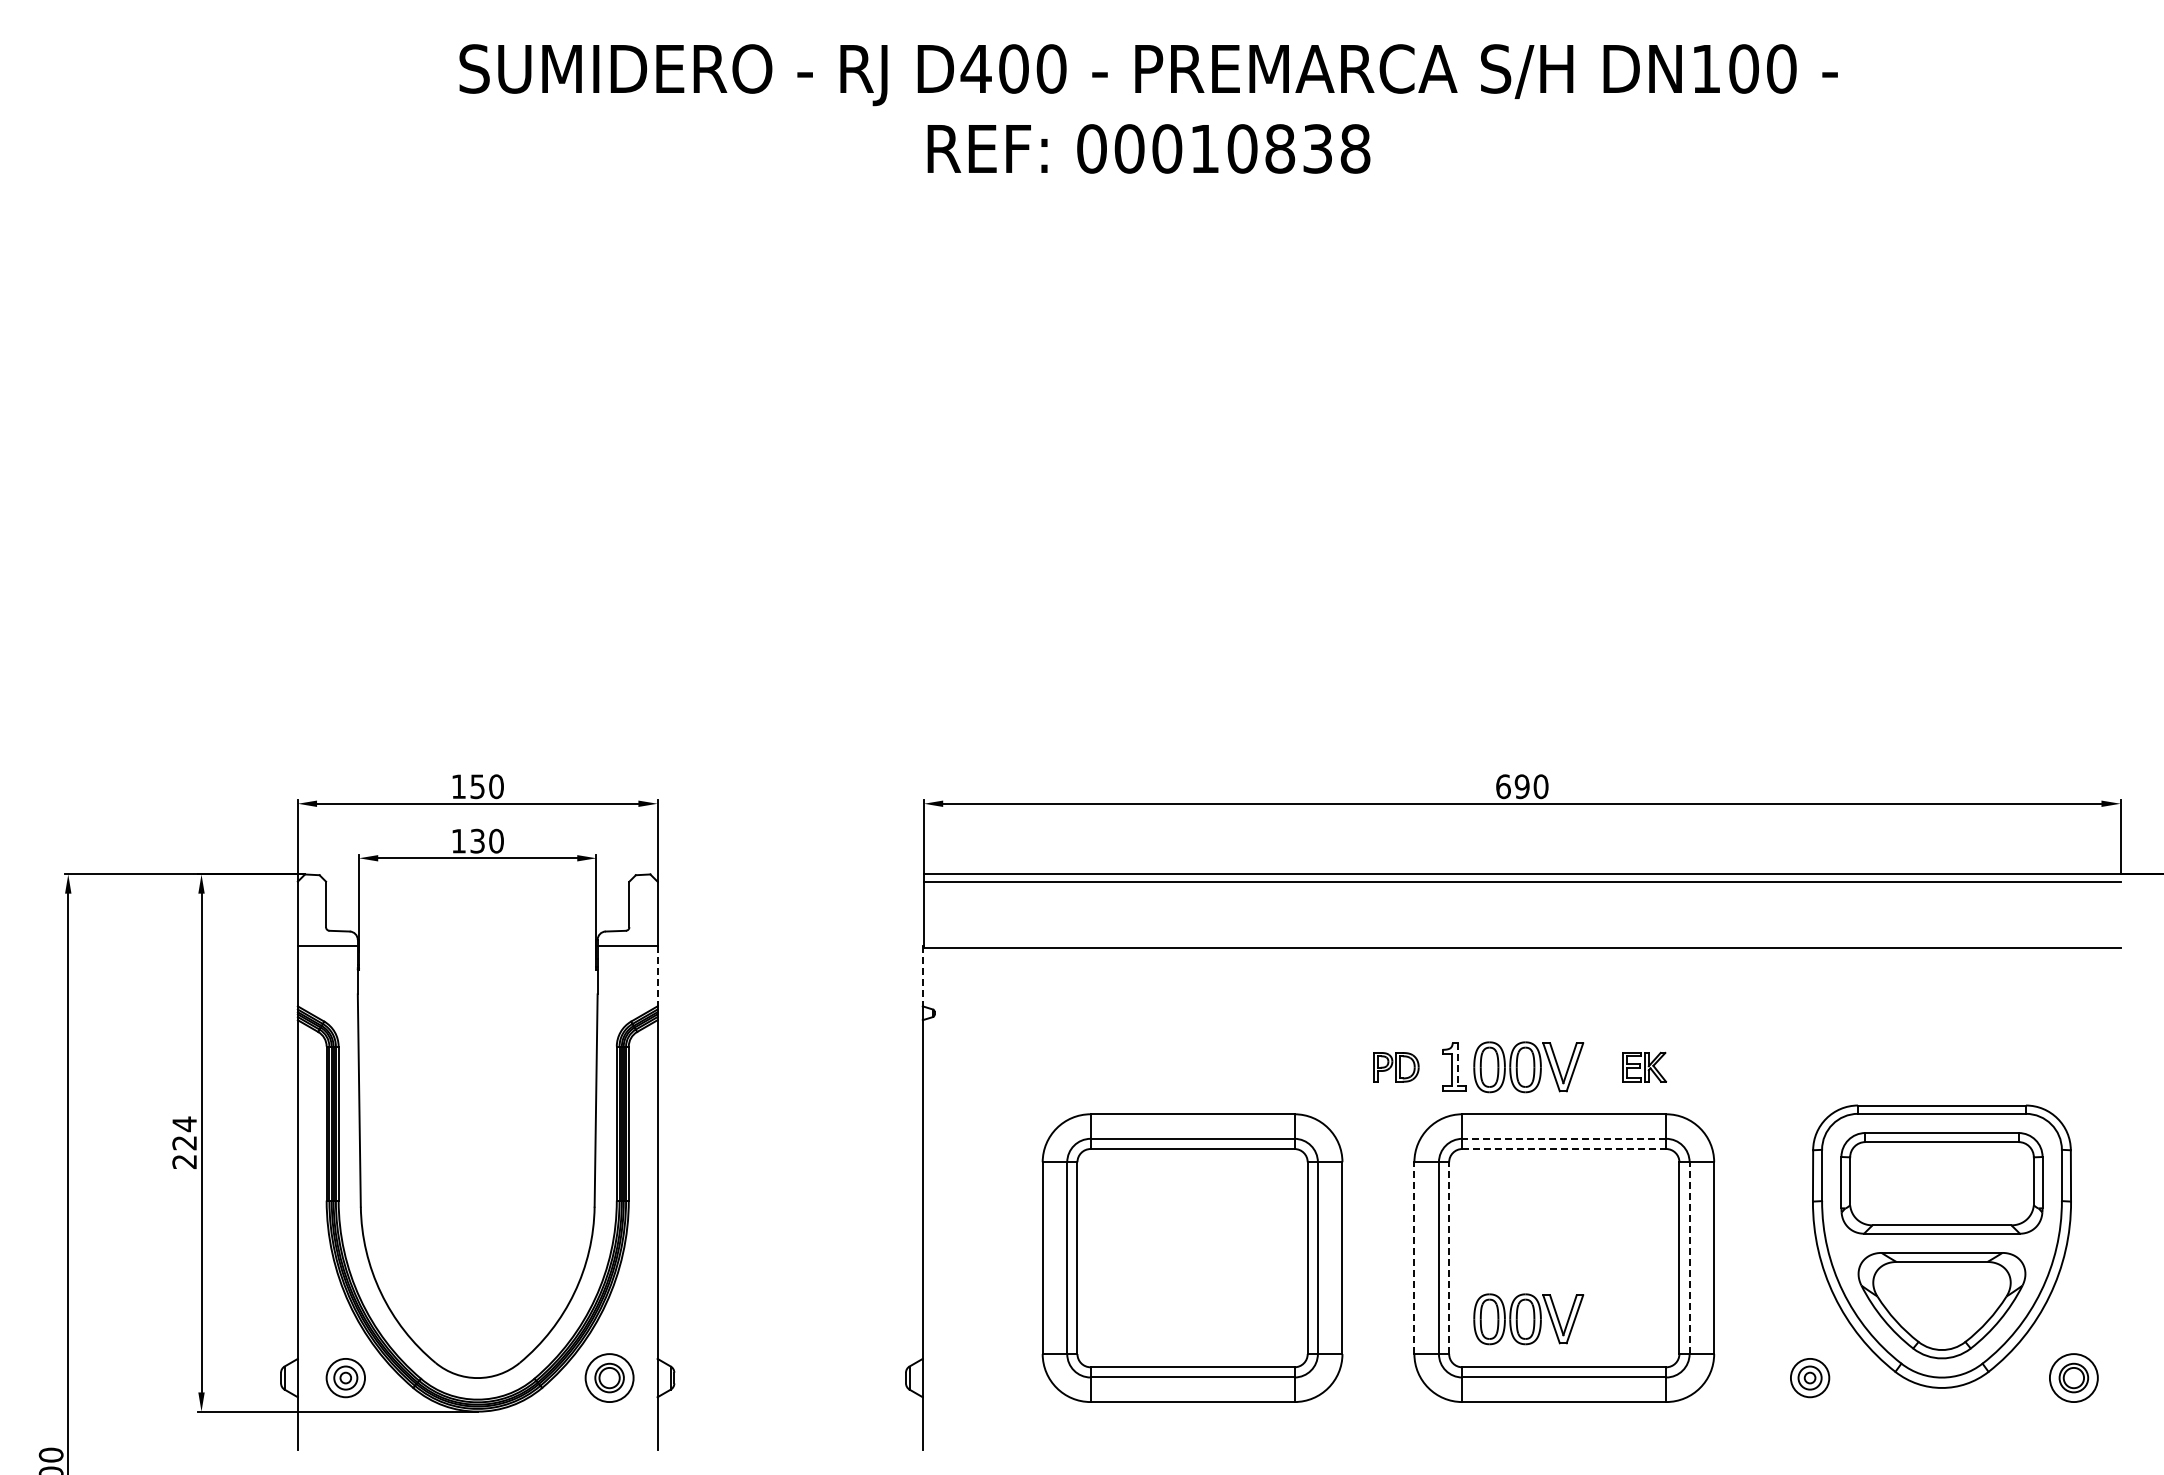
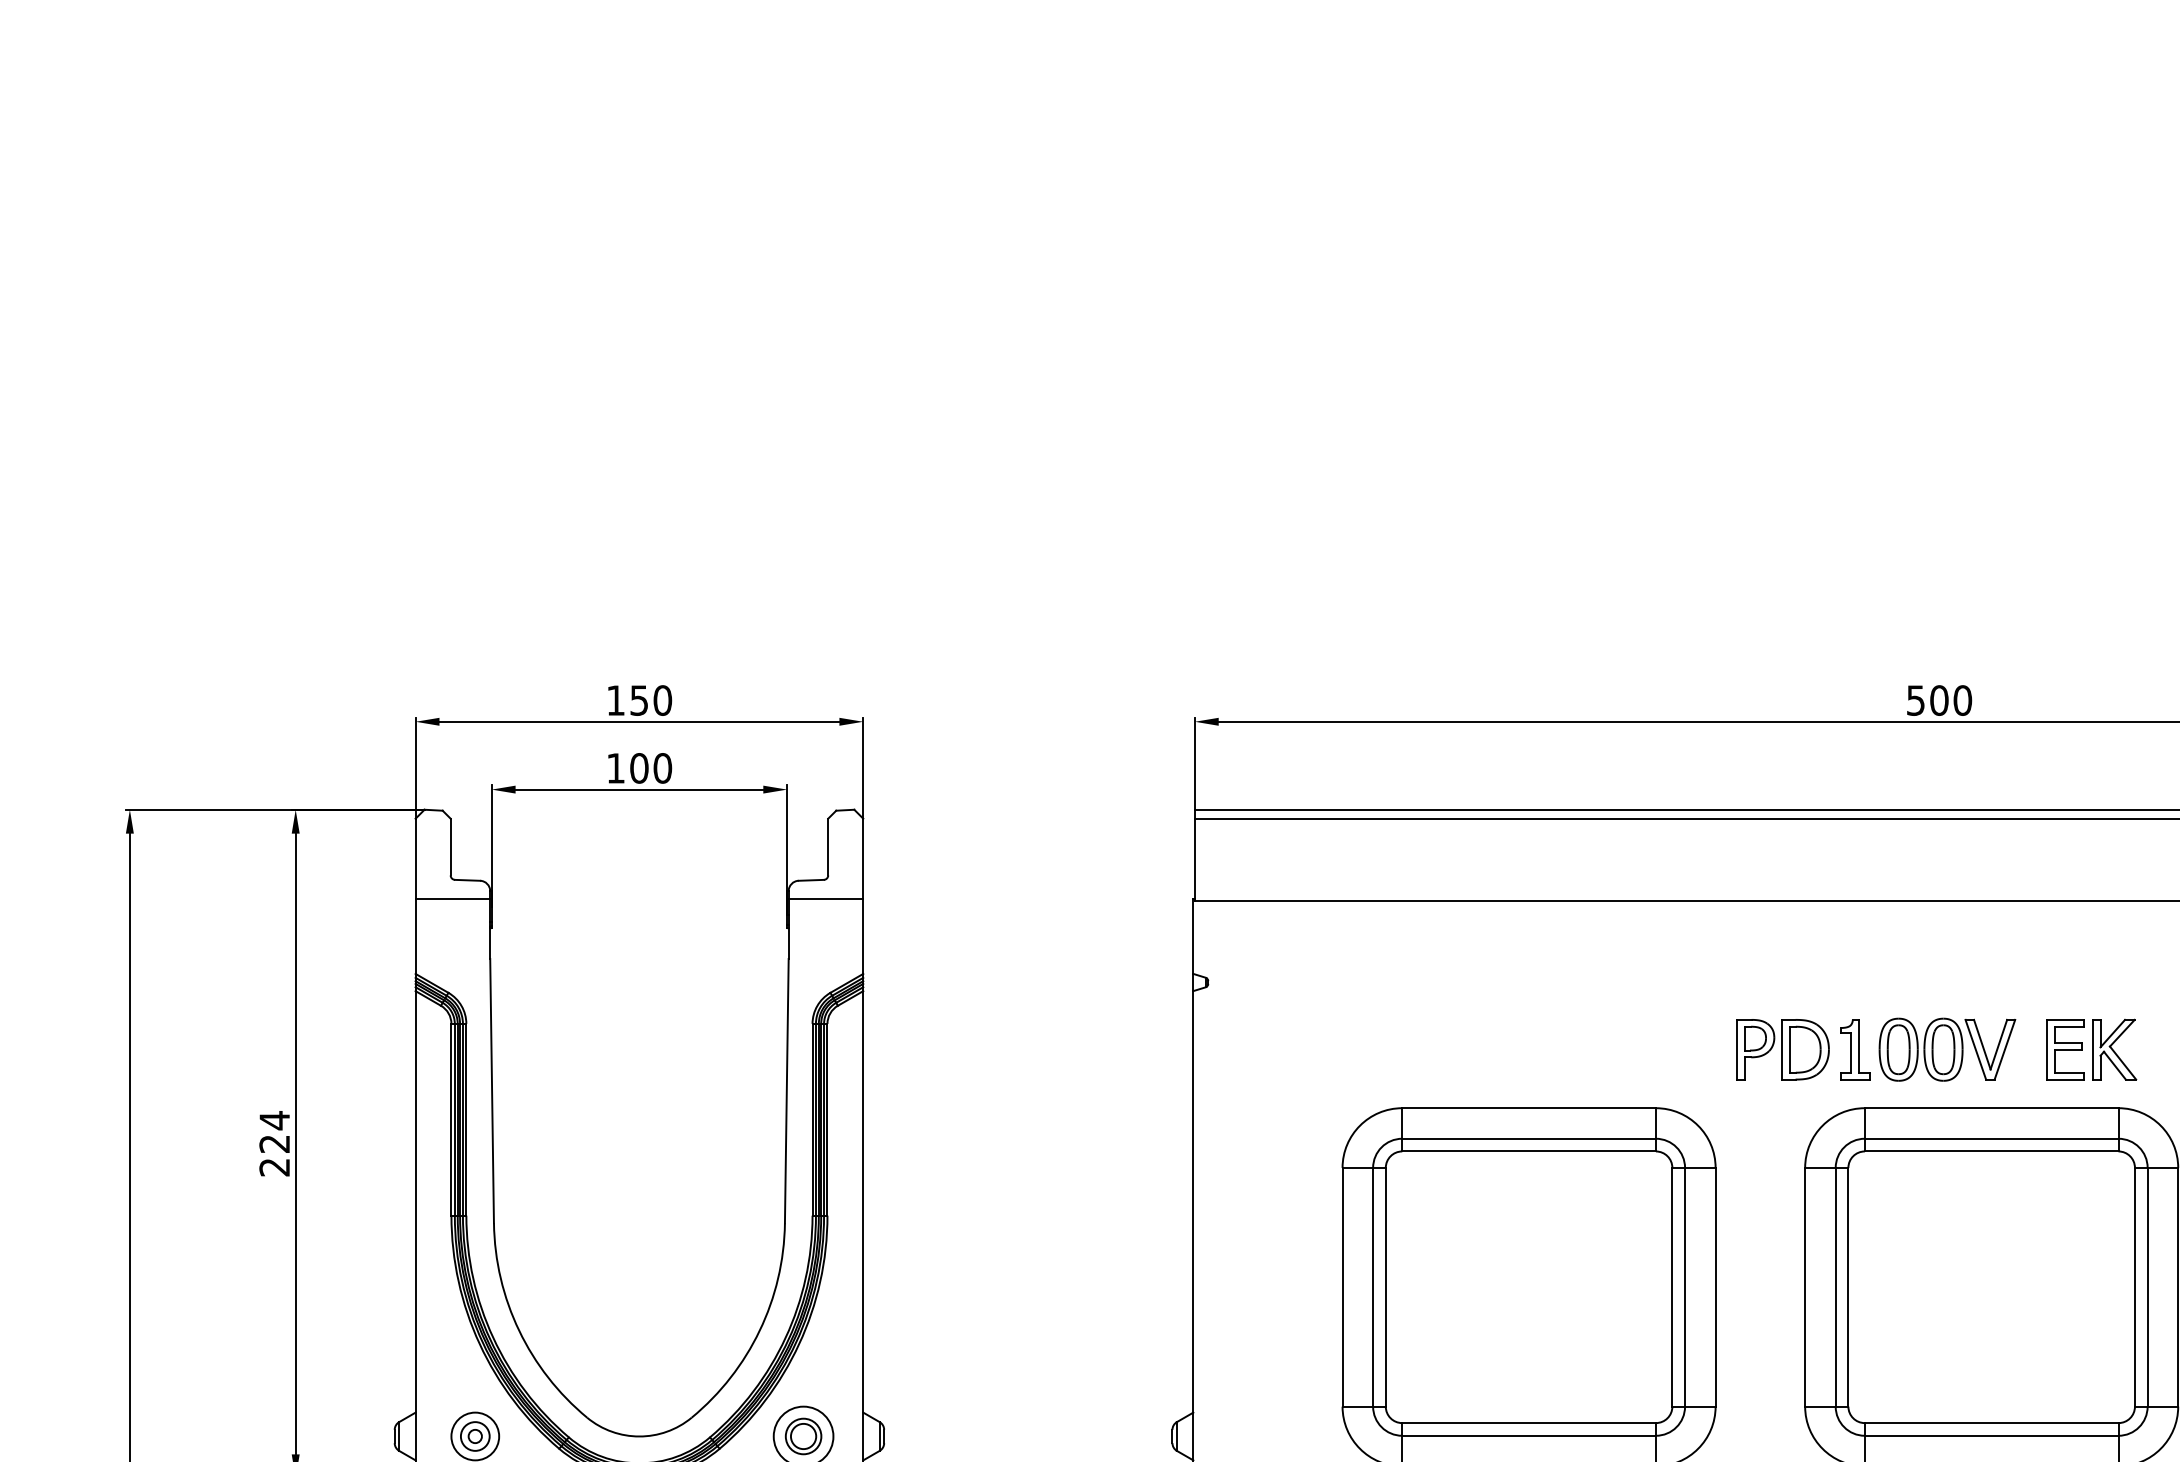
text: (1512, 786) -> (1927, 700), 690 -> 500
text: (477, 840) -> (639, 767), 130 -> 100
line: (657, 976) -> (863, 936), dashed -> solid
line: (922, 976) -> (1192, 936), dashed -> solid
line: (1457, 1064) -> (1858, 1046), dashed -> solid
part: (1396, 1067) -> (1782, 1049), size x1.67
part: (1644, 1067) -> (2091, 1049), size x1.67
line: (1564, 1138) -> (1991, 1138), dashed -> solid
line: (1564, 1149) -> (1991, 1152), dashed -> solid
line: (1414, 1258) -> (1805, 1287), dashed -> solid
line: (1449, 1258) -> (1848, 1287), dashed -> solid
line: (1689, 1258) -> (2147, 1287), dashed -> solid
part: (1528, 1319) -> (1947, 1363), removed

